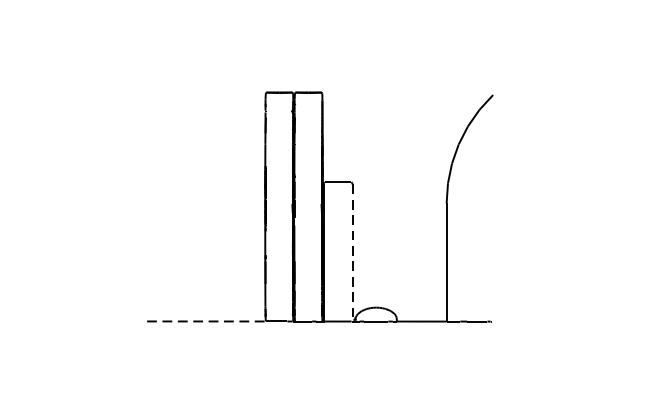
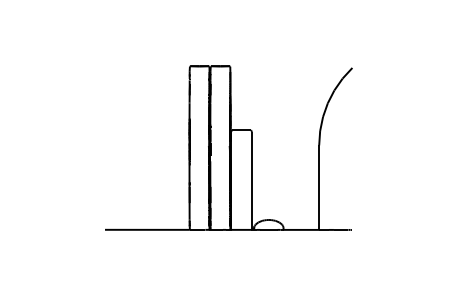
line: (351, 252) -> (251, 180), dashed -> solid
line: (206, 320) -> (147, 229), dashed -> solid

